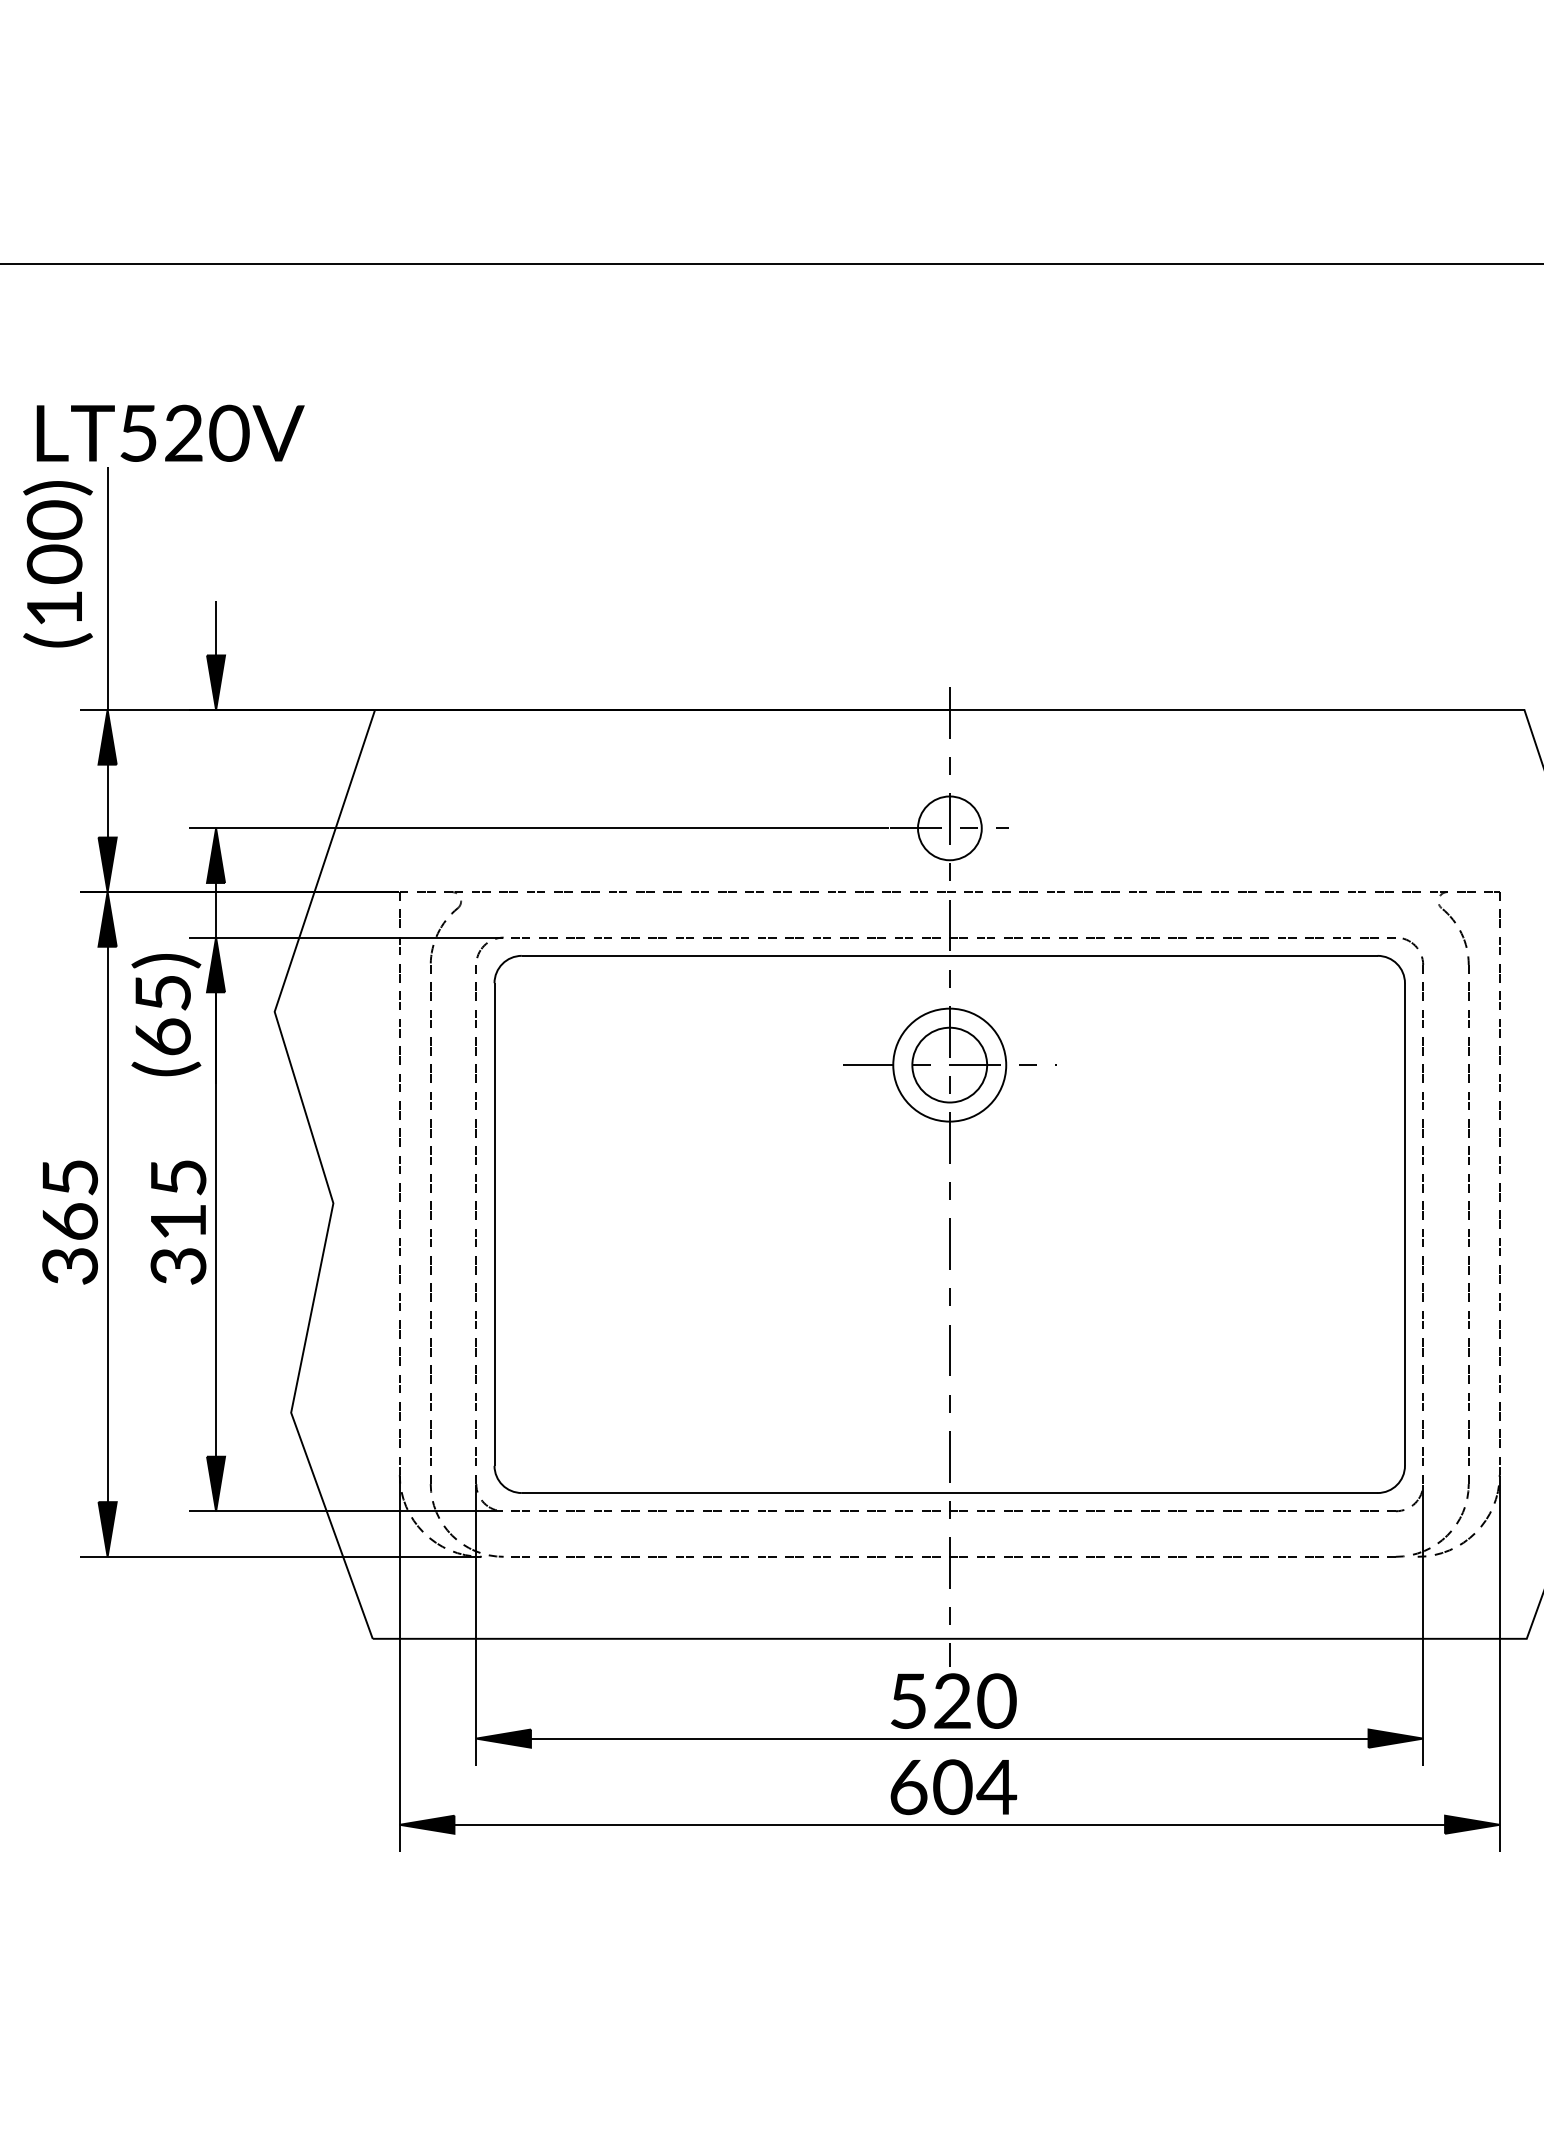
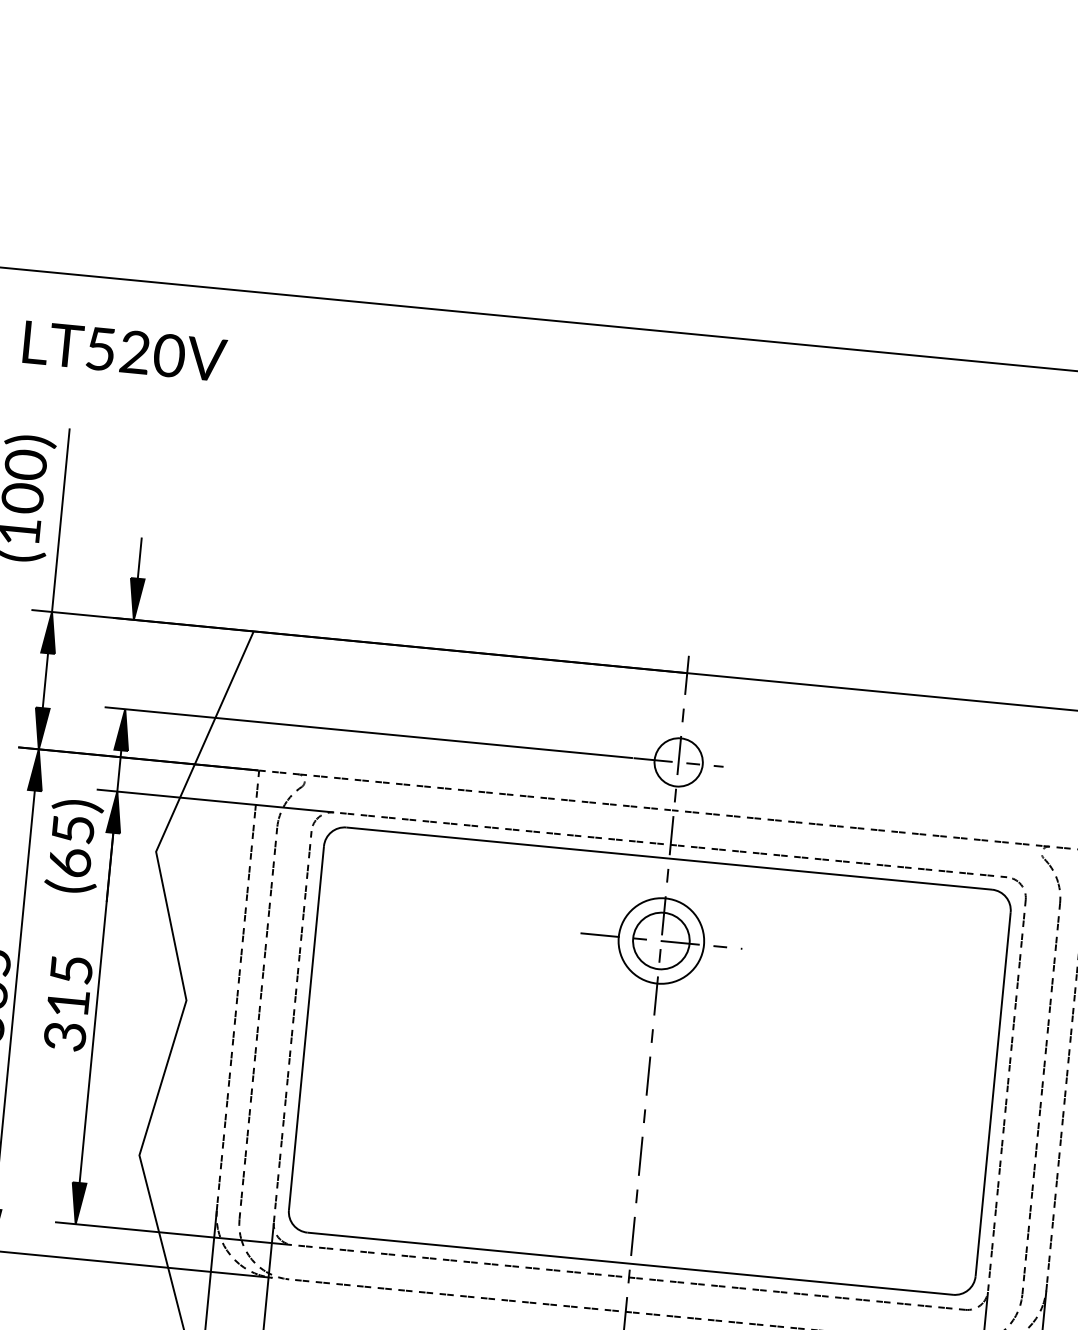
text: (170, 432) -> (125, 350), moved

